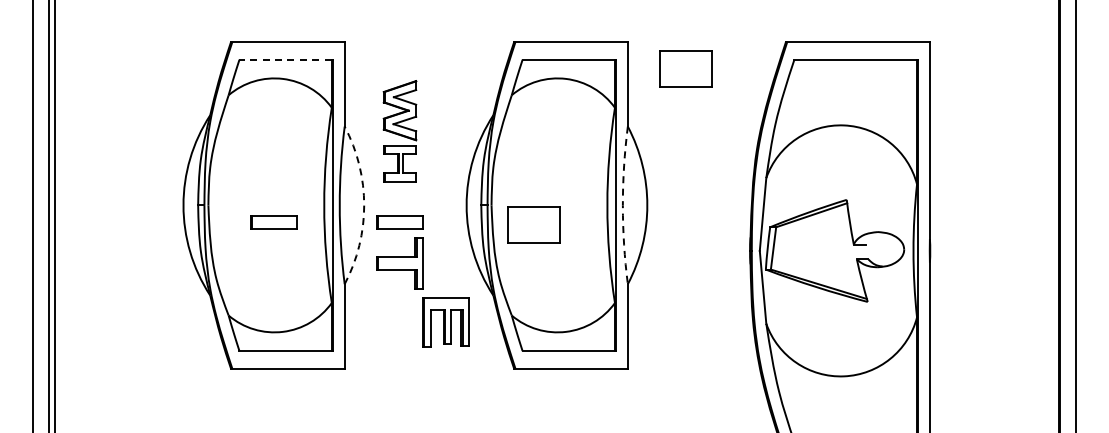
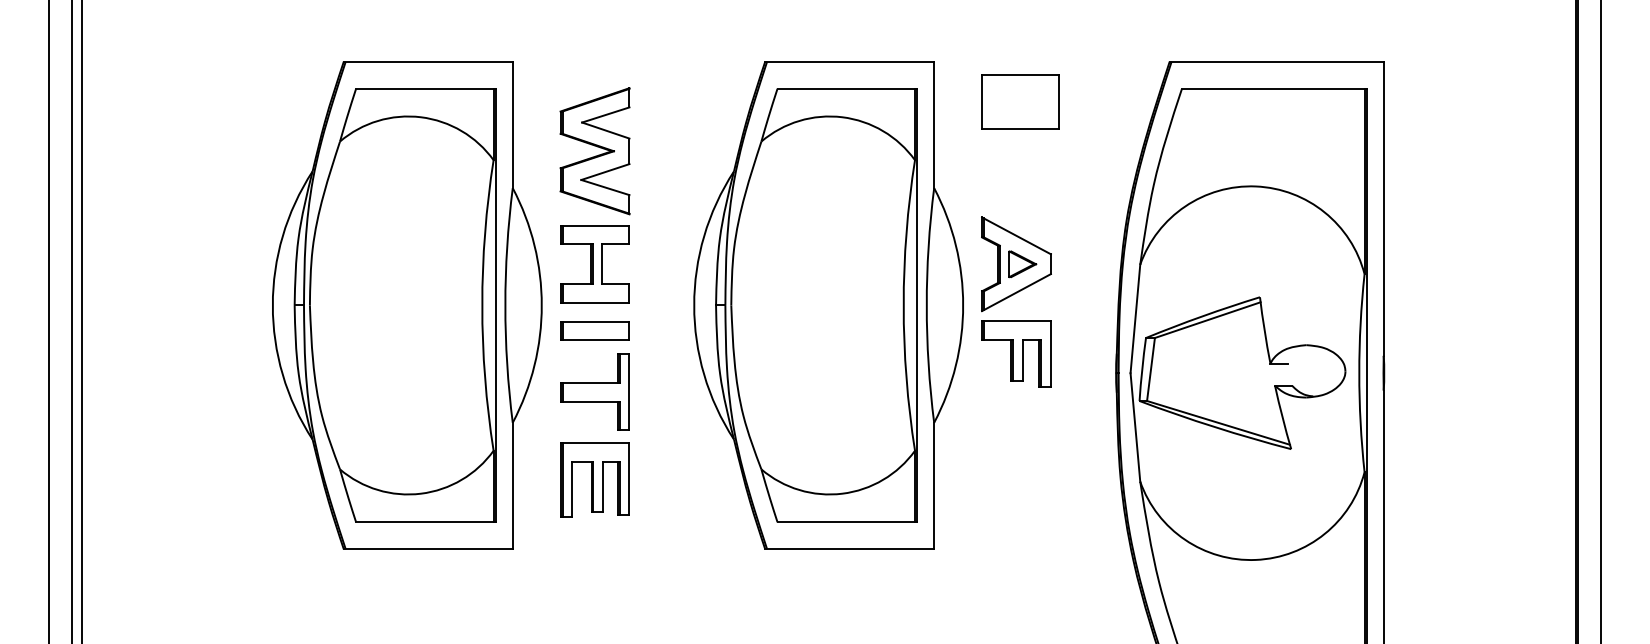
line: (285, 59) -> (424, 88), dashed -> solid
part: (399, 131) -> (594, 195), size x1.43
part: (683, 202) -> (1016, 301), added
arc: (364, 205) -> (542, 305), dashed -> solid
arc: (622, 205) -> (926, 305), dashed -> solid
part: (273, 222) -> (406, 330), removed
part: (533, 224) -> (793, 333), removed
part: (445, 322) -> (594, 479), moved

